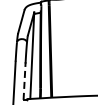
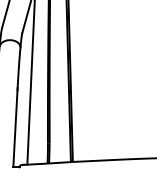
line: (24, 81) -> (15, 128), dashed -> solid

